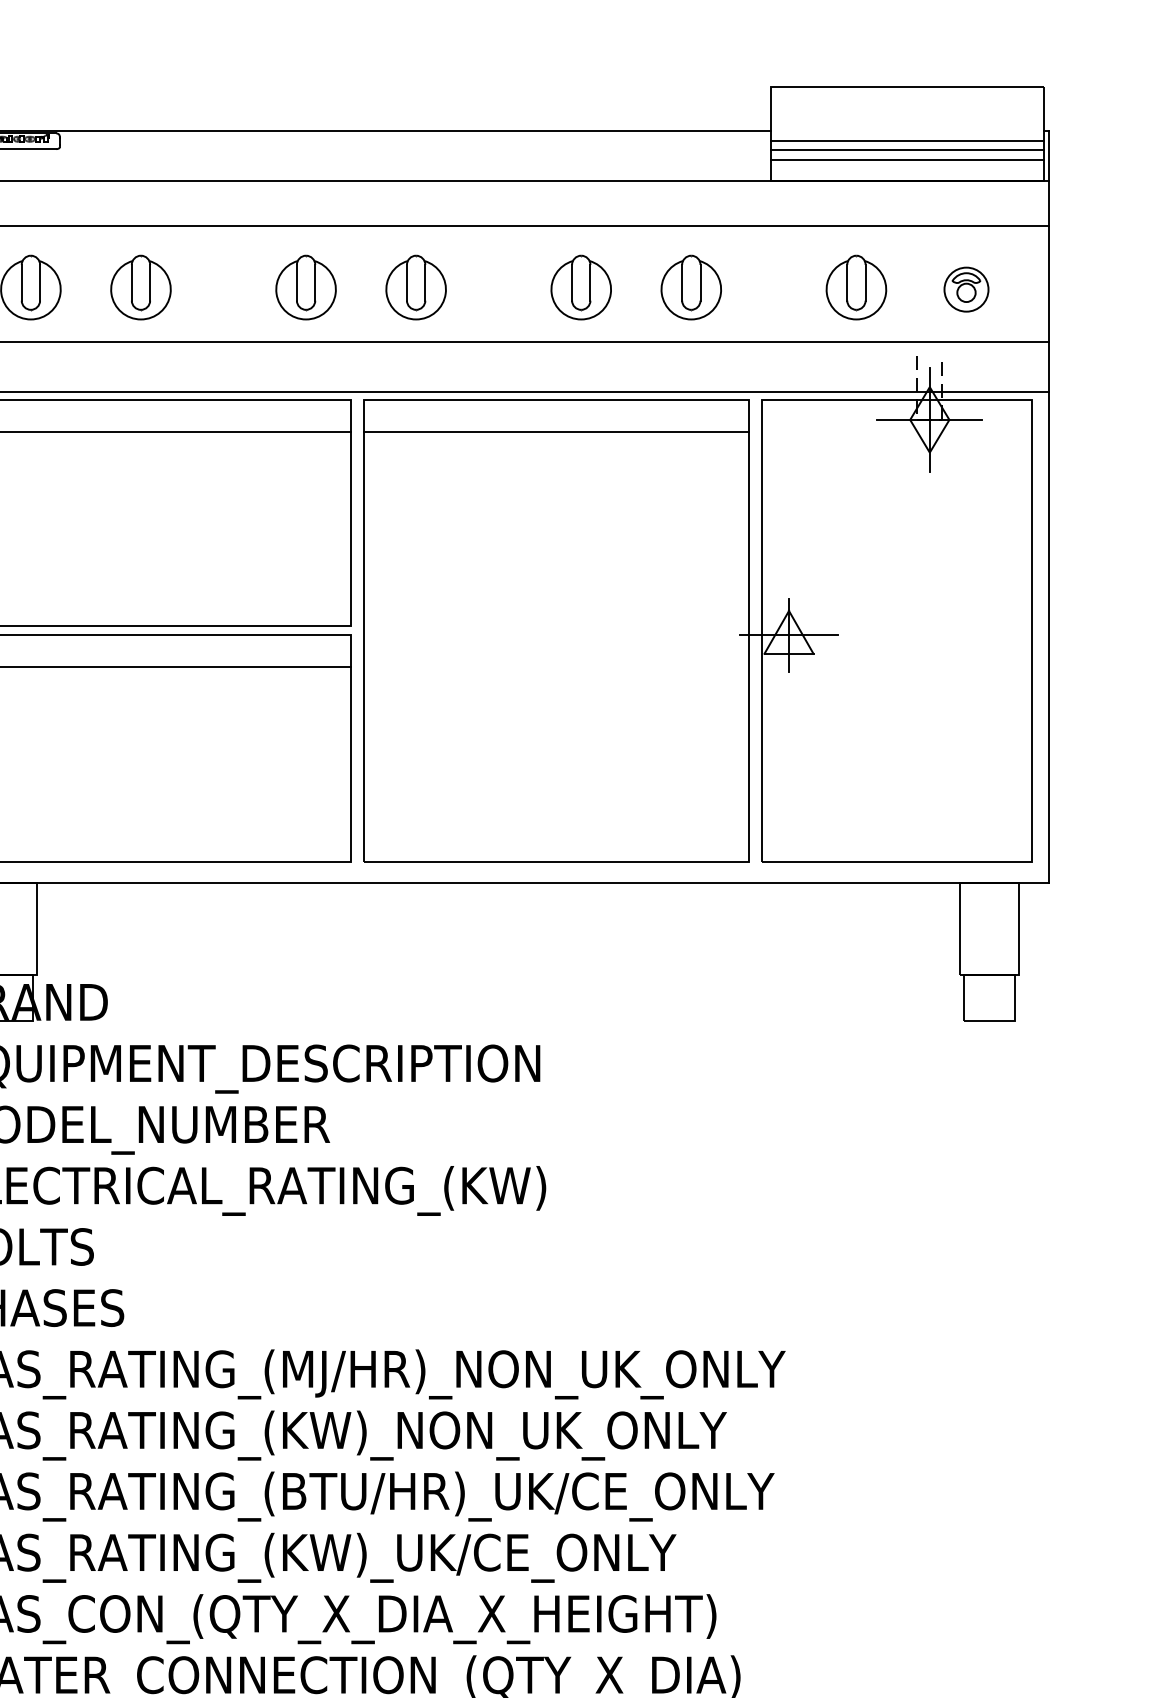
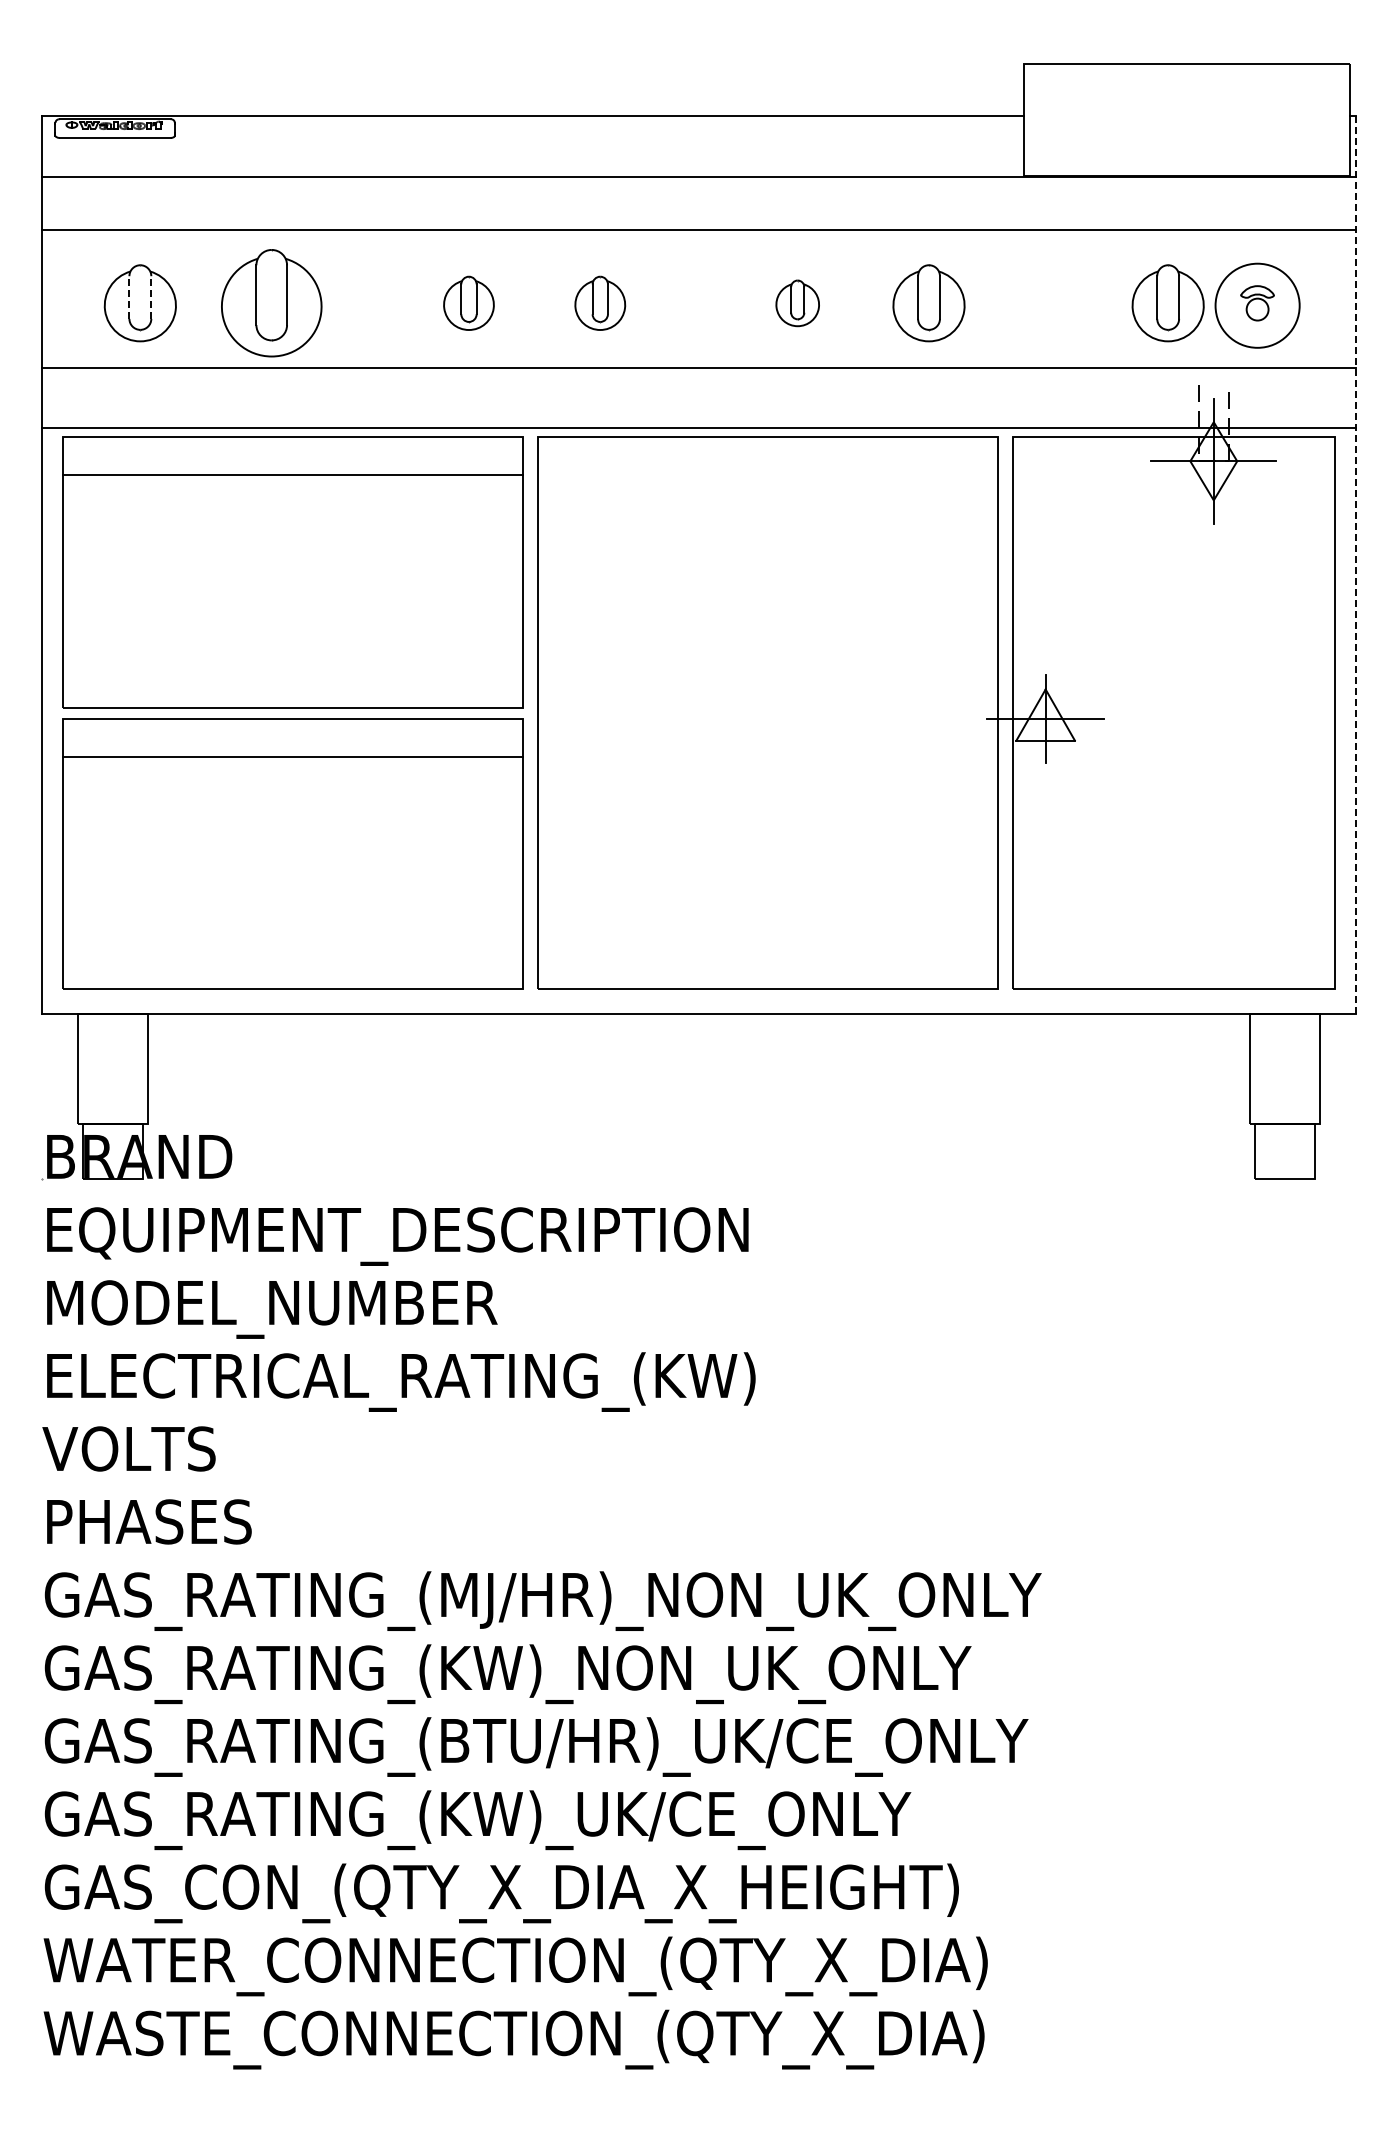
line: (906, 141) -> (1186, 128), removed
line: (906, 149) -> (1186, 138), removed
line: (906, 159) -> (1186, 150), removed
line: (21, 282) -> (129, 297), solid -> dashed
line: (40, 282) -> (151, 297), solid -> dashed
part: (140, 287) -> (271, 303), size x1.4
part: (305, 287) -> (468, 303), size x0.7
part: (415, 287) -> (599, 303), size x0.7
part: (581, 287) -> (797, 303), size x0.6
part: (855, 287) -> (1167, 303), moved
circle: (966, 289) -> (1257, 305), size x1.6
line: (556, 431) -> (767, 475), removed
line: (1049, 506) -> (1356, 564), solid -> dashed

